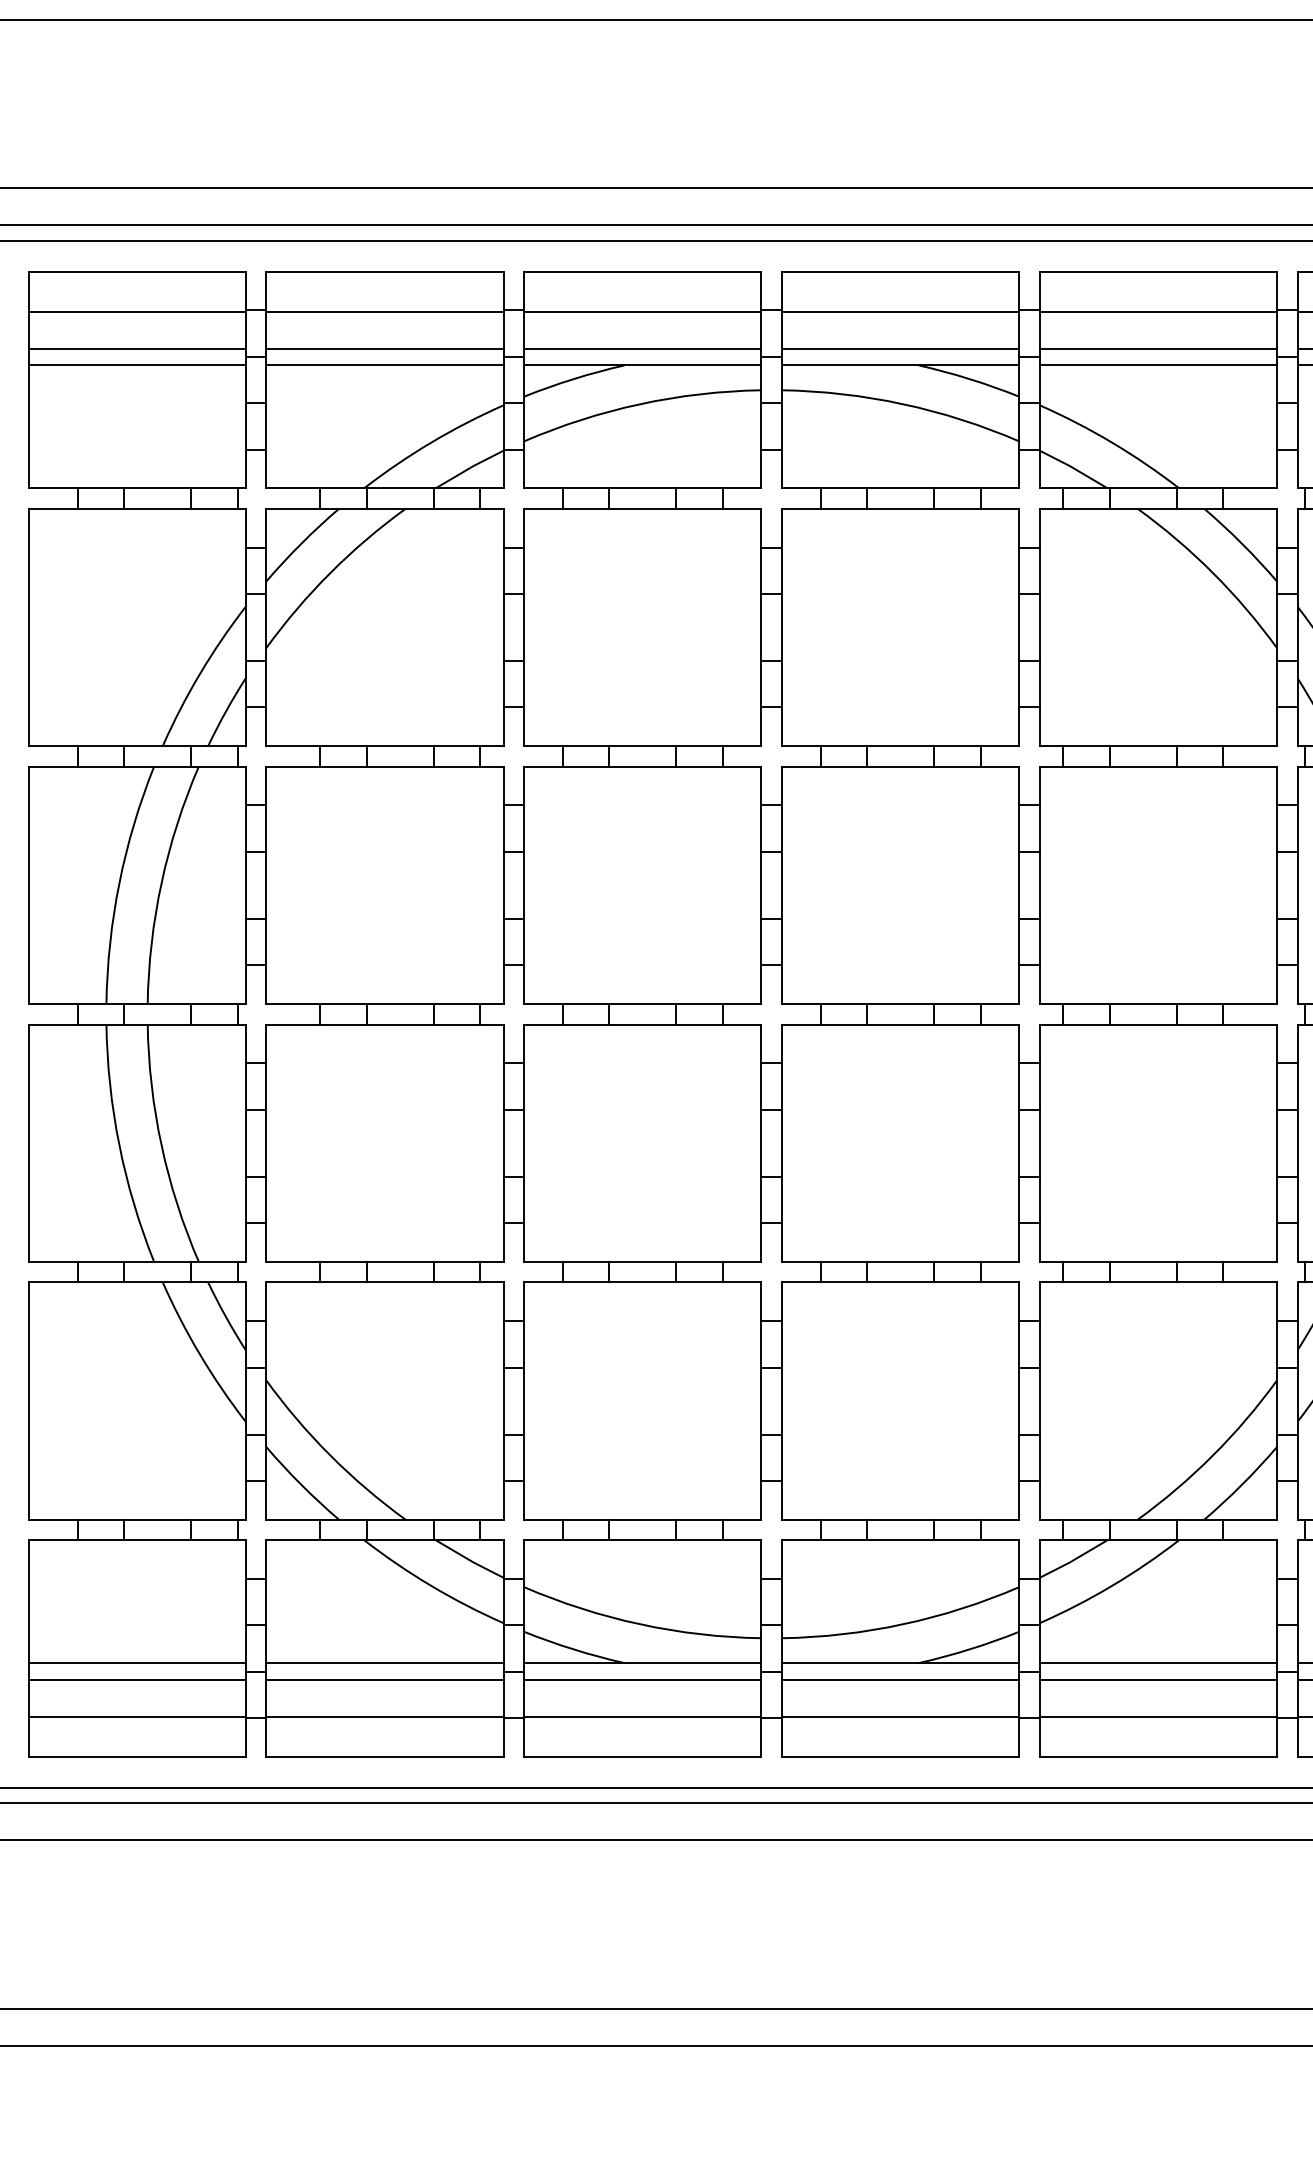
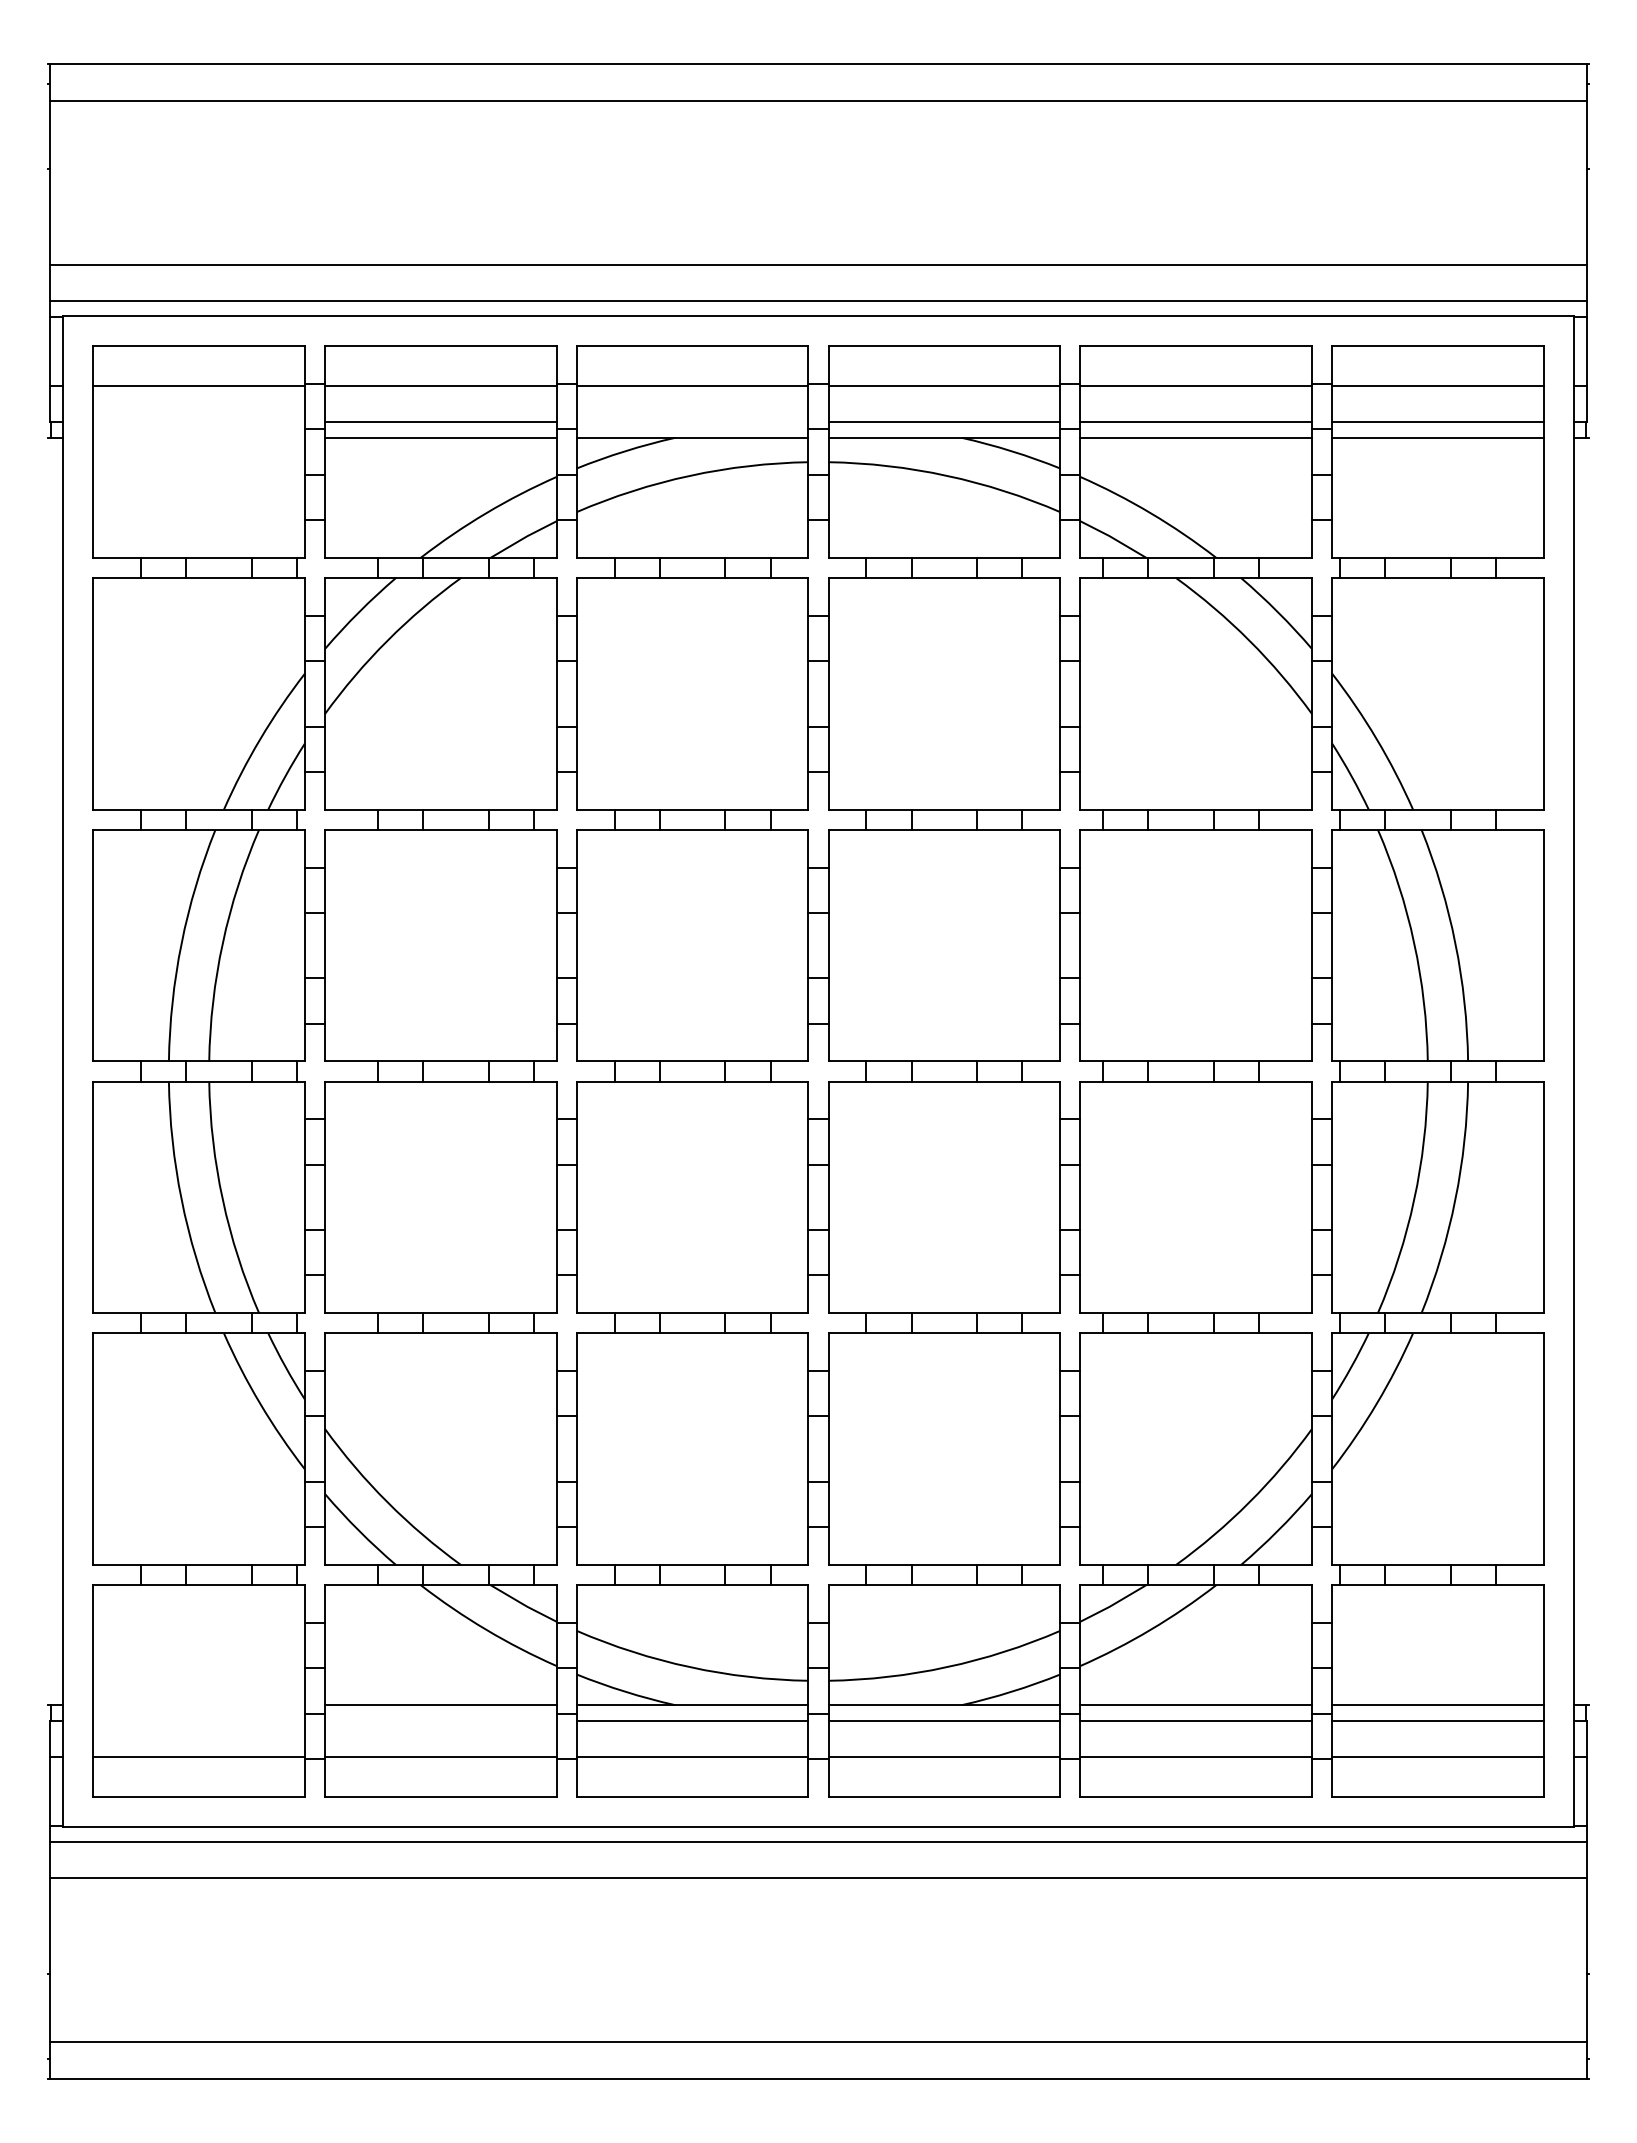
line: (136, 348) -> (198, 421), removed
line: (642, 348) -> (692, 421), removed
line: (136, 364) -> (198, 437), removed
line: (136, 1663) -> (198, 1705), removed
line: (136, 1679) -> (198, 1721), removed
line: (384, 1679) -> (440, 1721), removed

